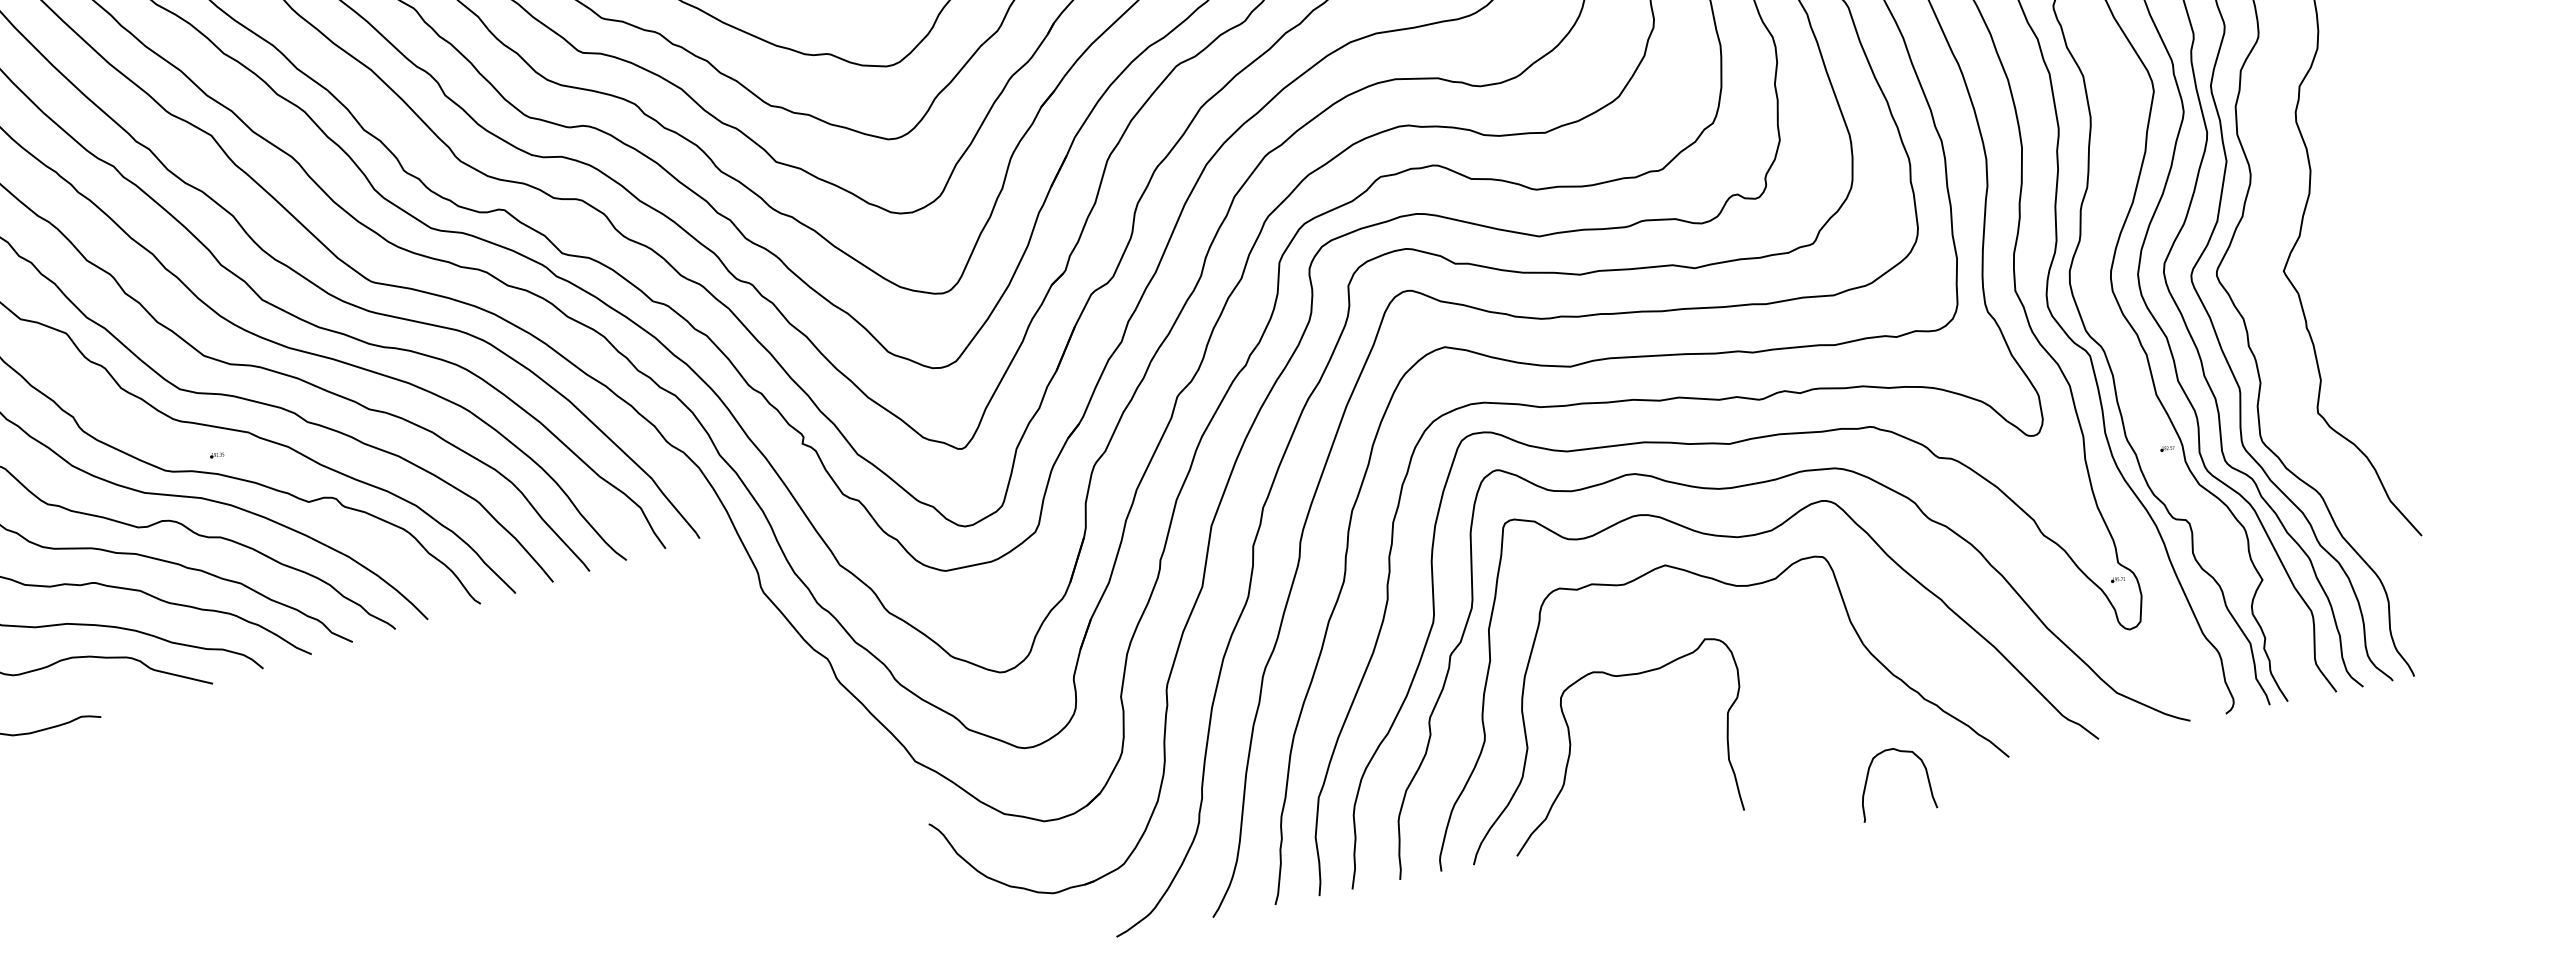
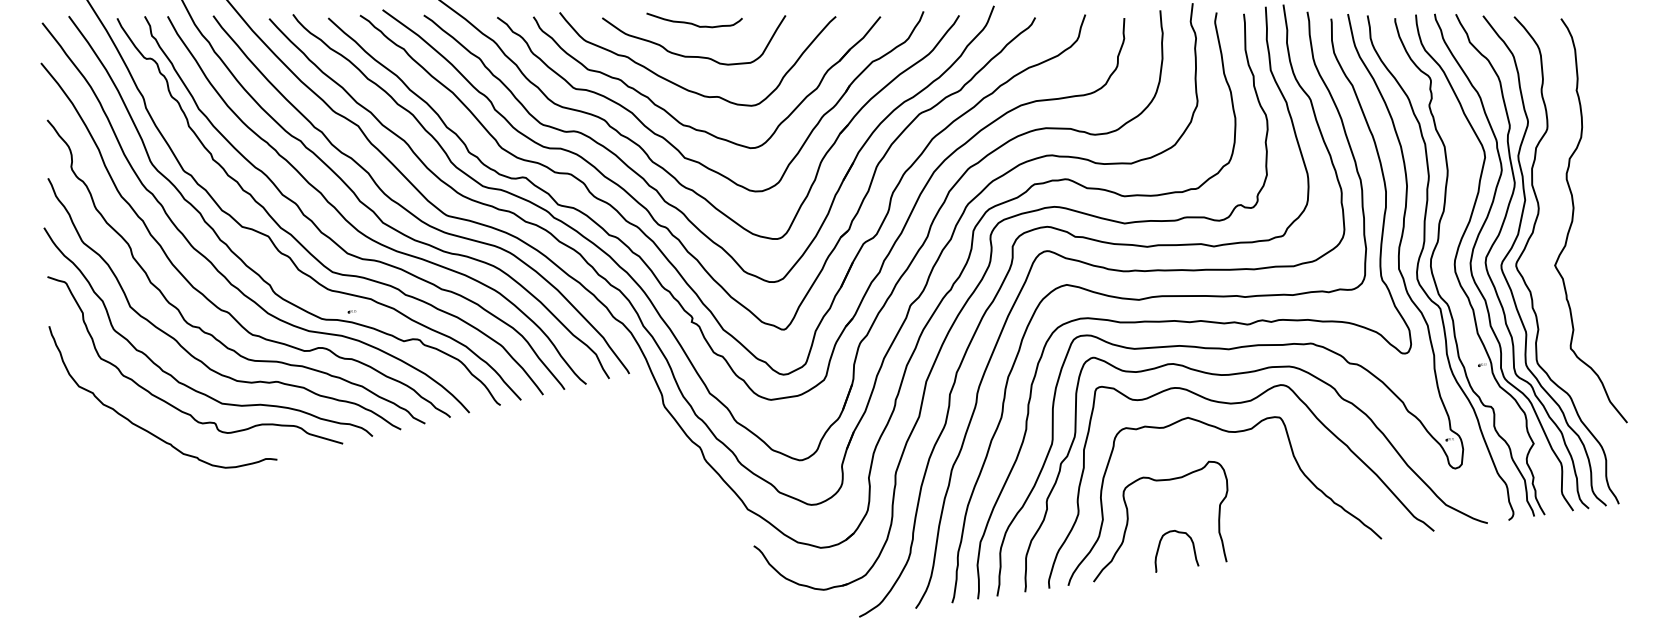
curve: (1925, 774) -> (1192, 546), moved

